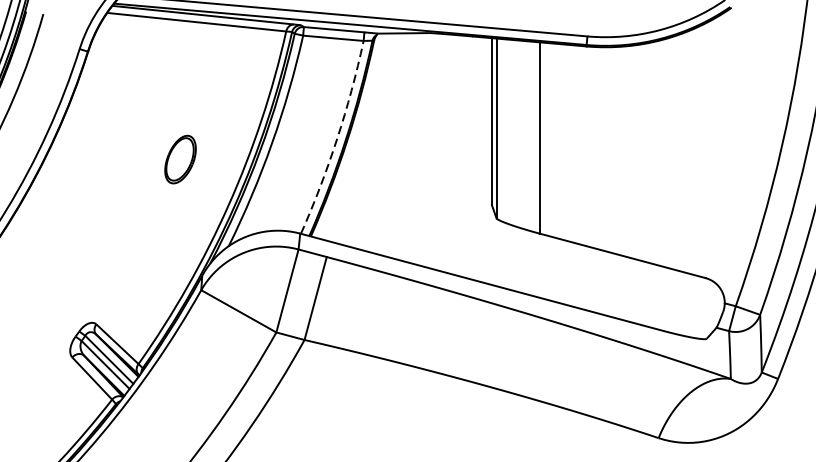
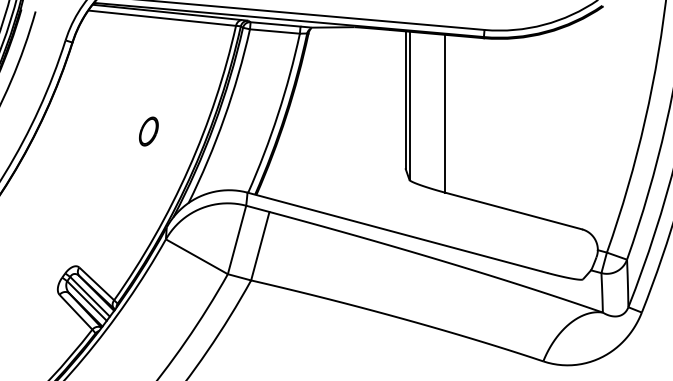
arc: (337, 138) -> (278, 114), dashed -> solid
part: (180, 159) -> (148, 131), size x0.71

